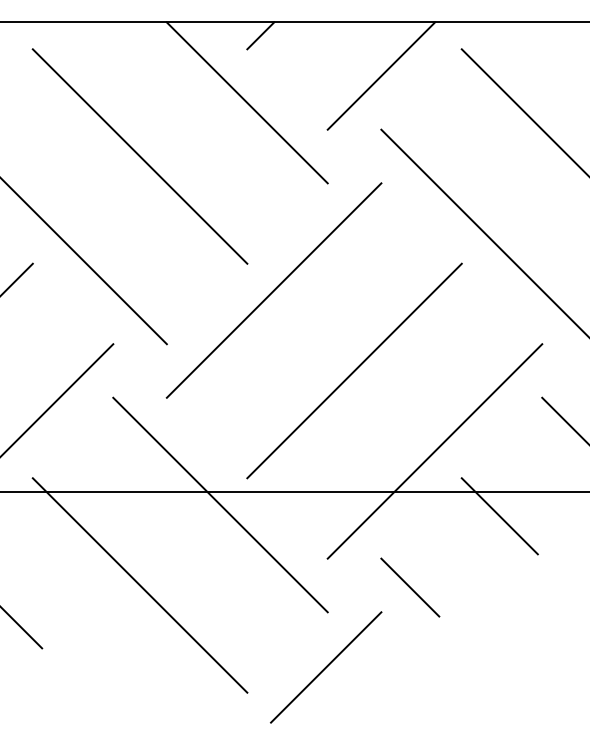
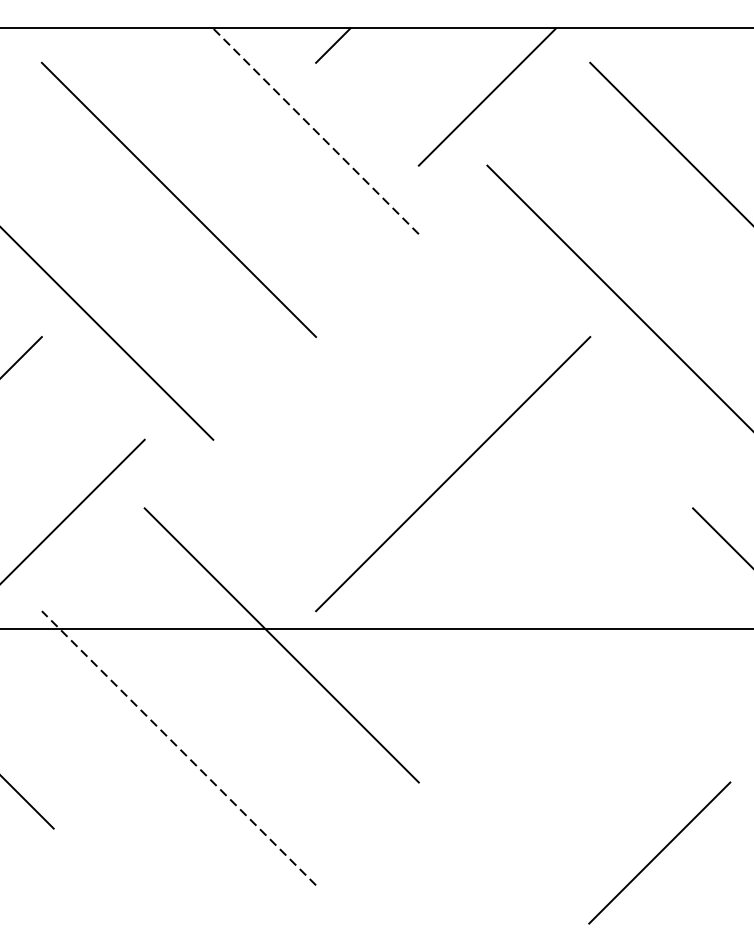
line: (247, 102) -> (316, 130), solid -> dashed
line: (273, 290) -> (349, 371), removed
line: (434, 451) -> (555, 576), removed
line: (499, 516) -> (638, 660), removed
line: (140, 585) -> (179, 748), solid -> dashed
line: (410, 587) -> (524, 750), removed
line: (326, 667) -> (660, 853), moved

